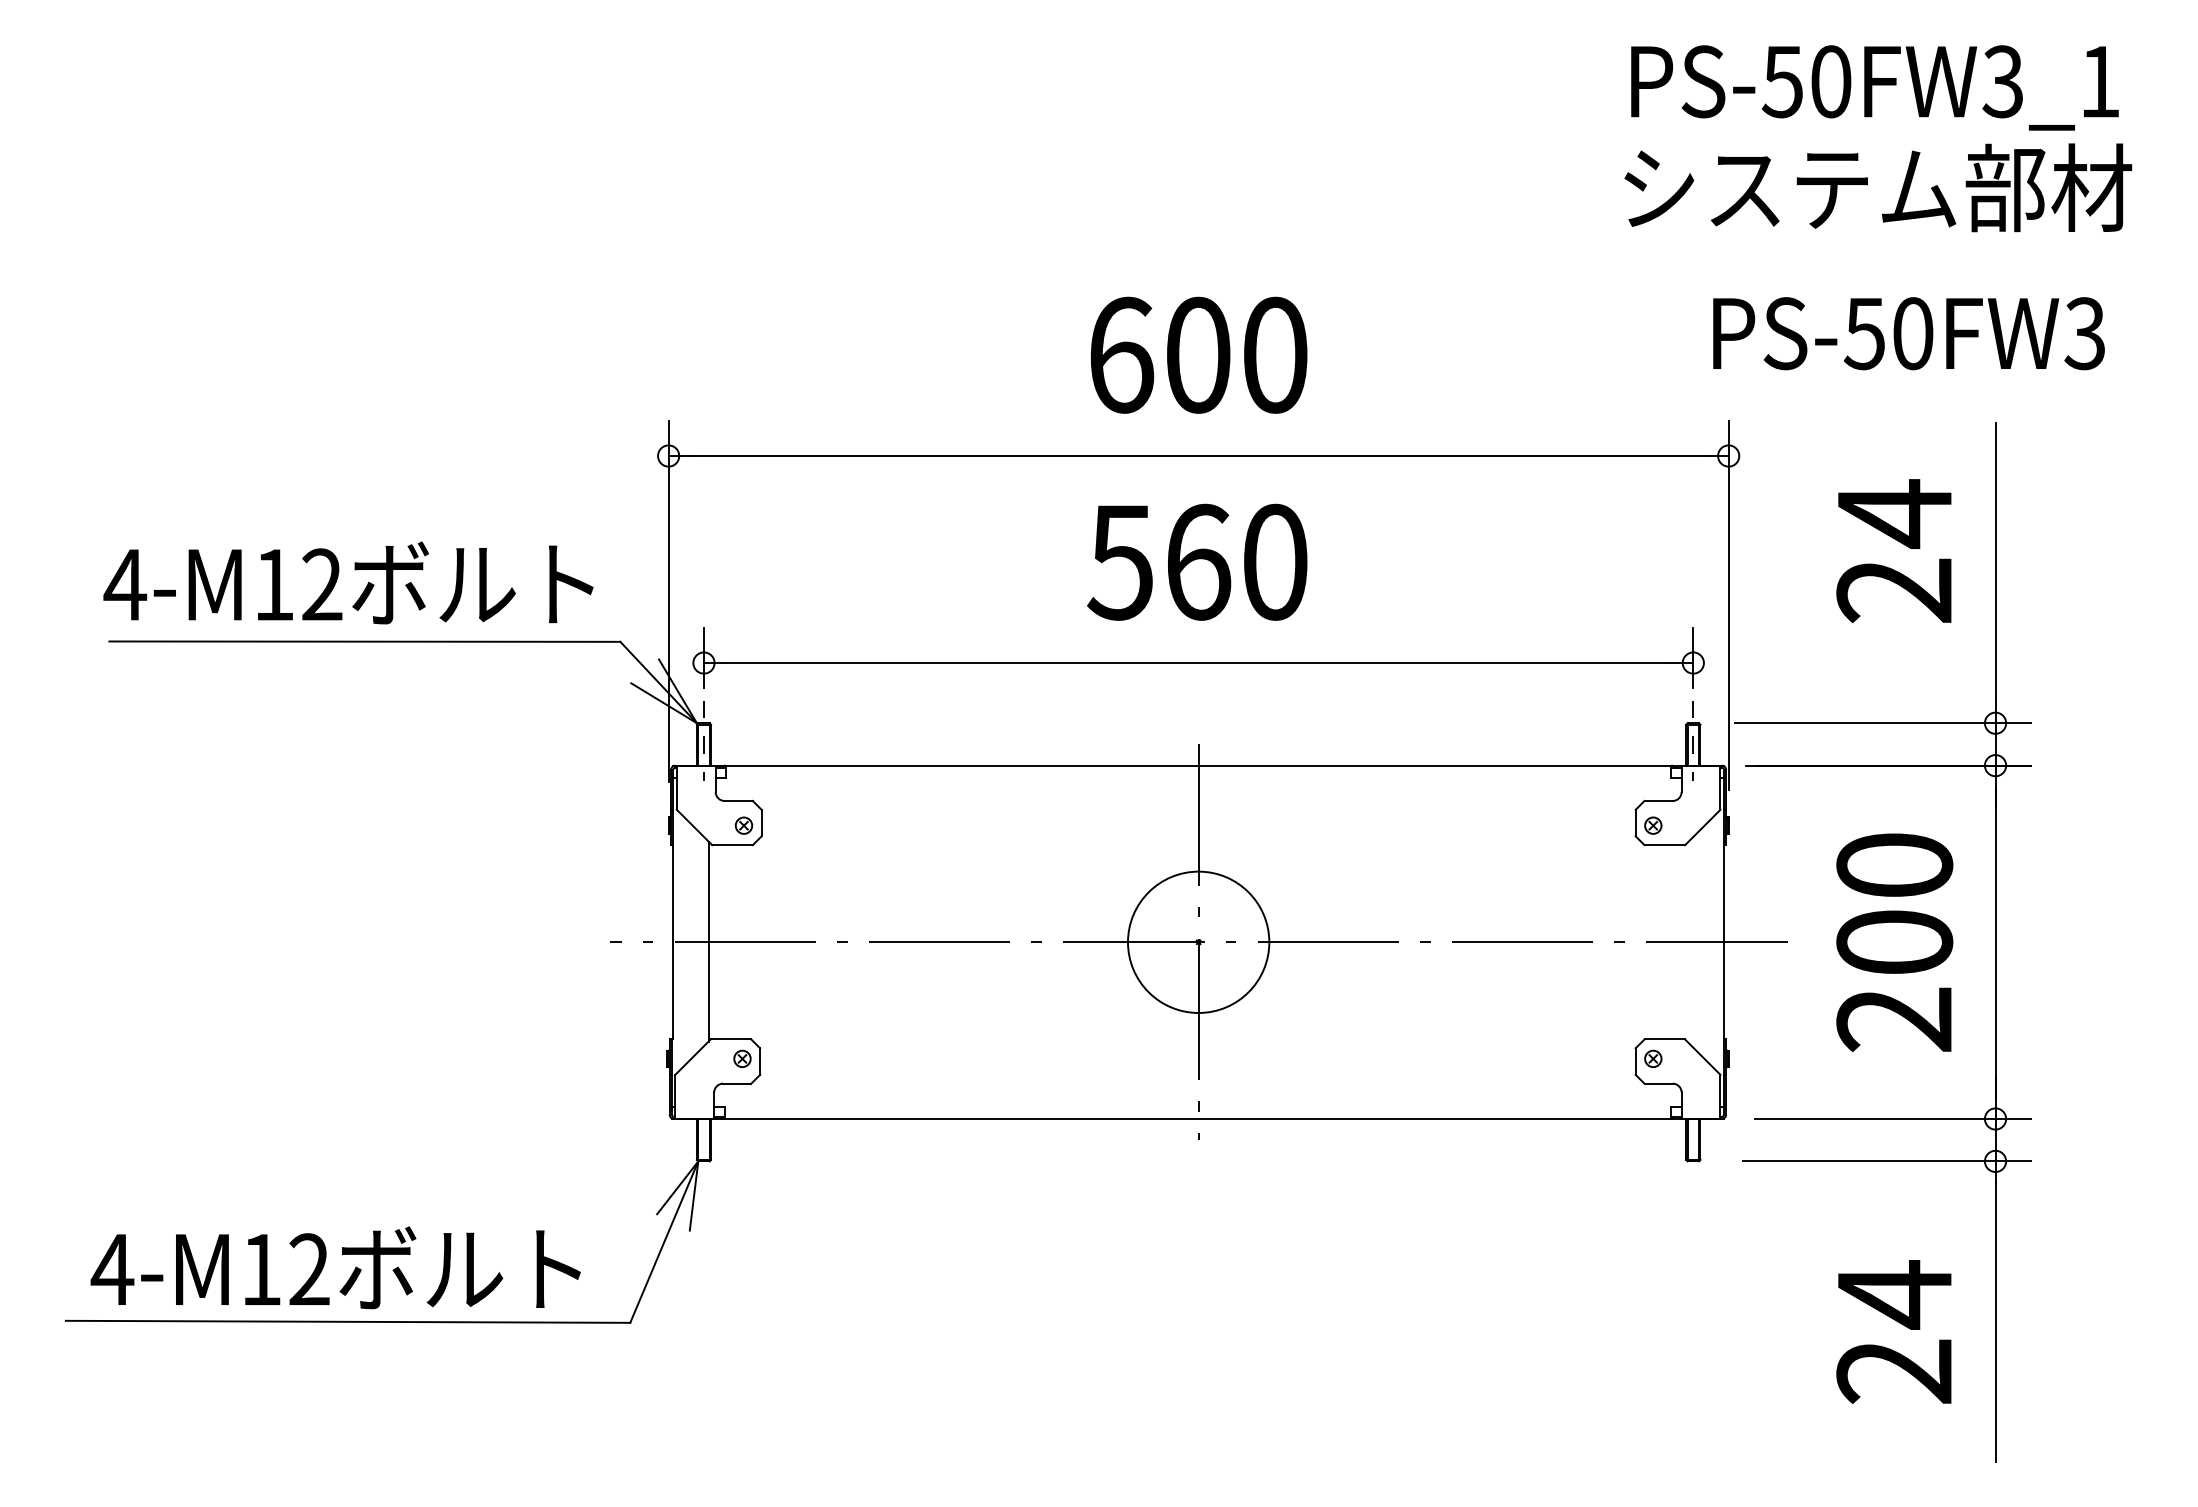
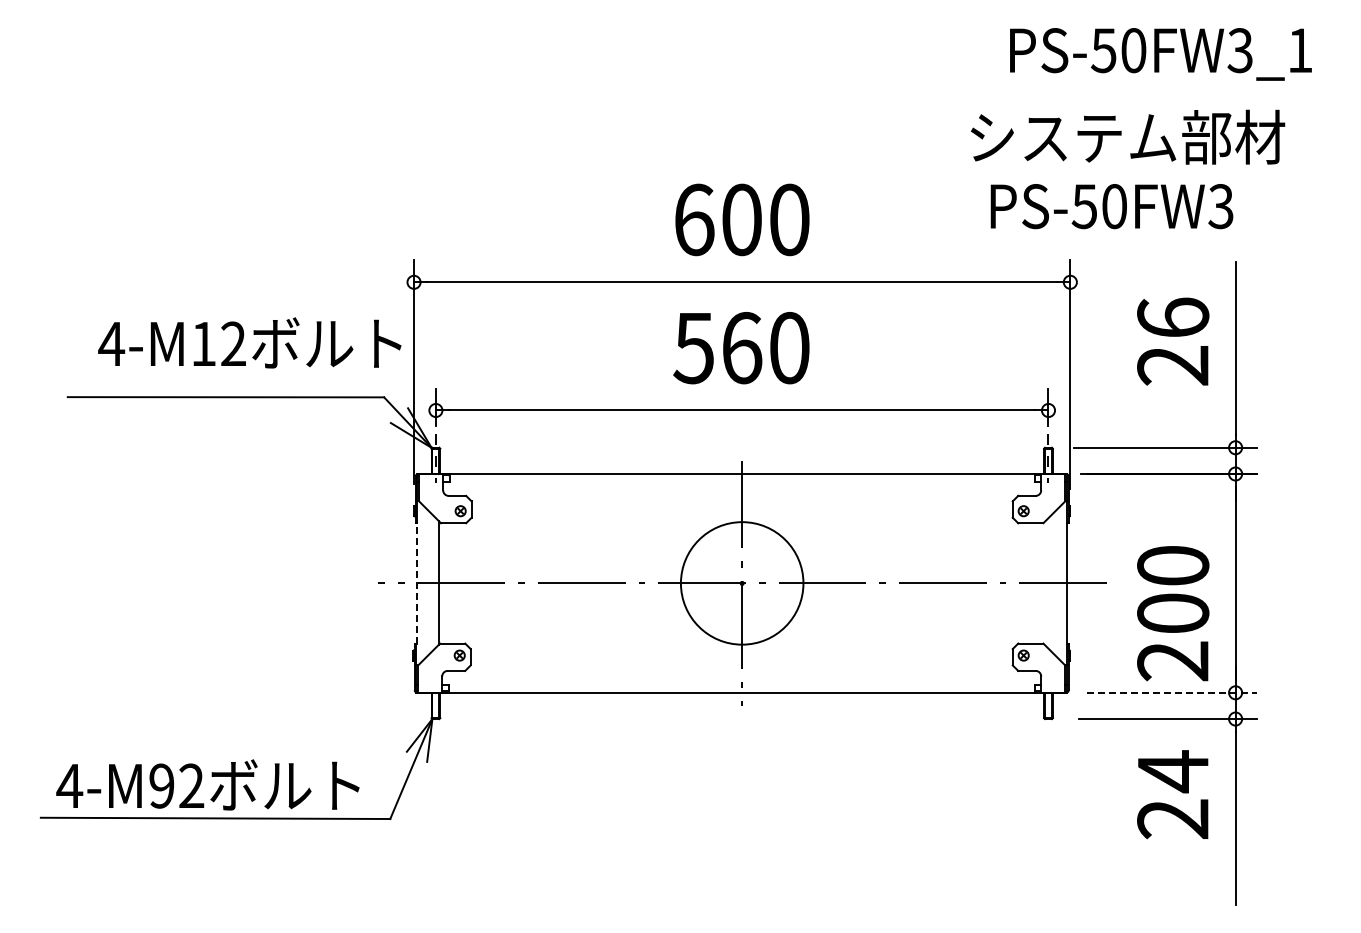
text: (1879, 186) -> (1128, 136), moved
text: (1908, 333) -> (1111, 206), moved
text: (1895, 512) -> (1173, 317), 24 -> 26
text: (347, 582) -> (249, 342), moved
line: (672, 940) -> (416, 582), solid -> dashed
circle: (1197, 942) -> (741, 583), size x1.4
text: (1895, 942) -> (1173, 613), moved
line: (1893, 1118) -> (1172, 692), solid -> dashed
text: (260, 1268) -> (161, 785), 4-M12 -> 4-M92
text: (1893, 1331) -> (1172, 794), moved

